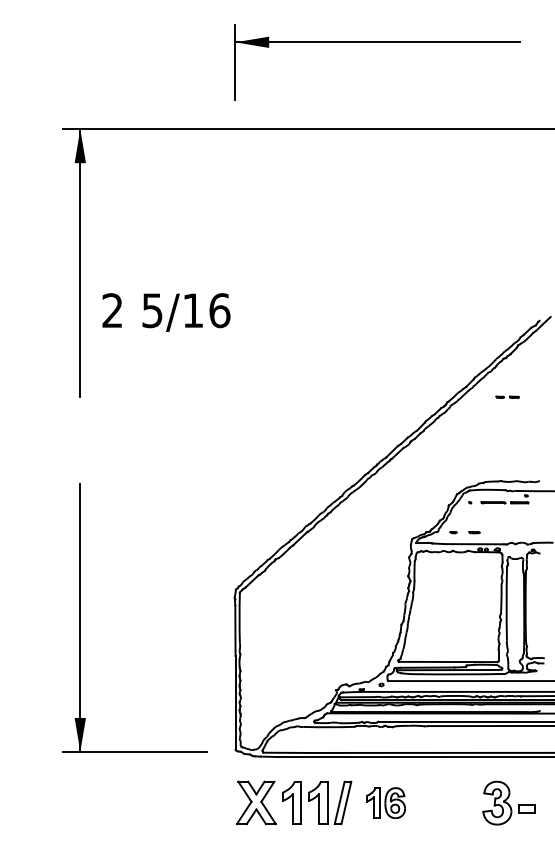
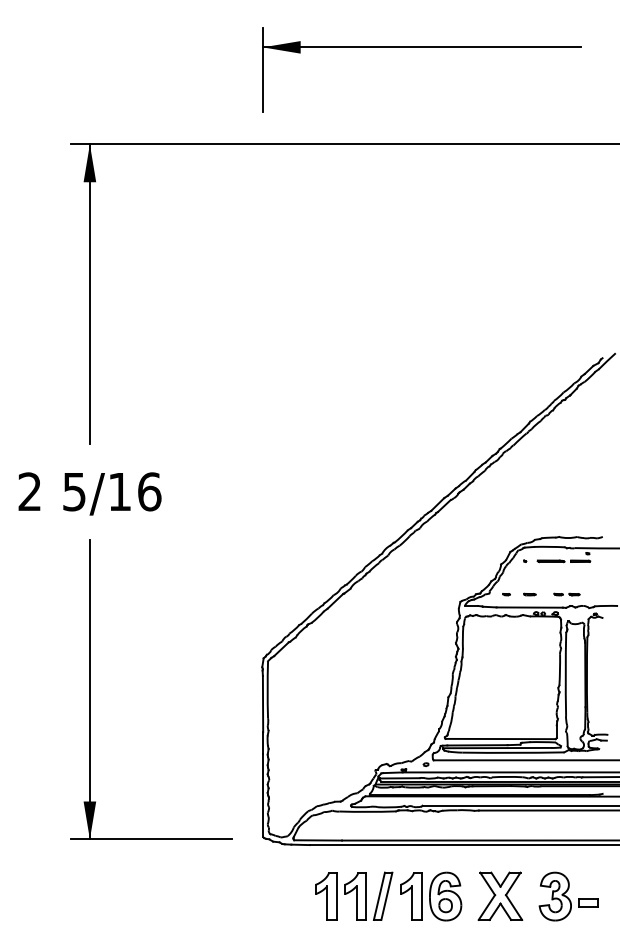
text: (165, 312) -> (89, 493), moved
part: (507, 397) -> (566, 594), moved
part: (256, 802) -> (500, 895), moved
part: (386, 803) -> (431, 896), size x1.43

